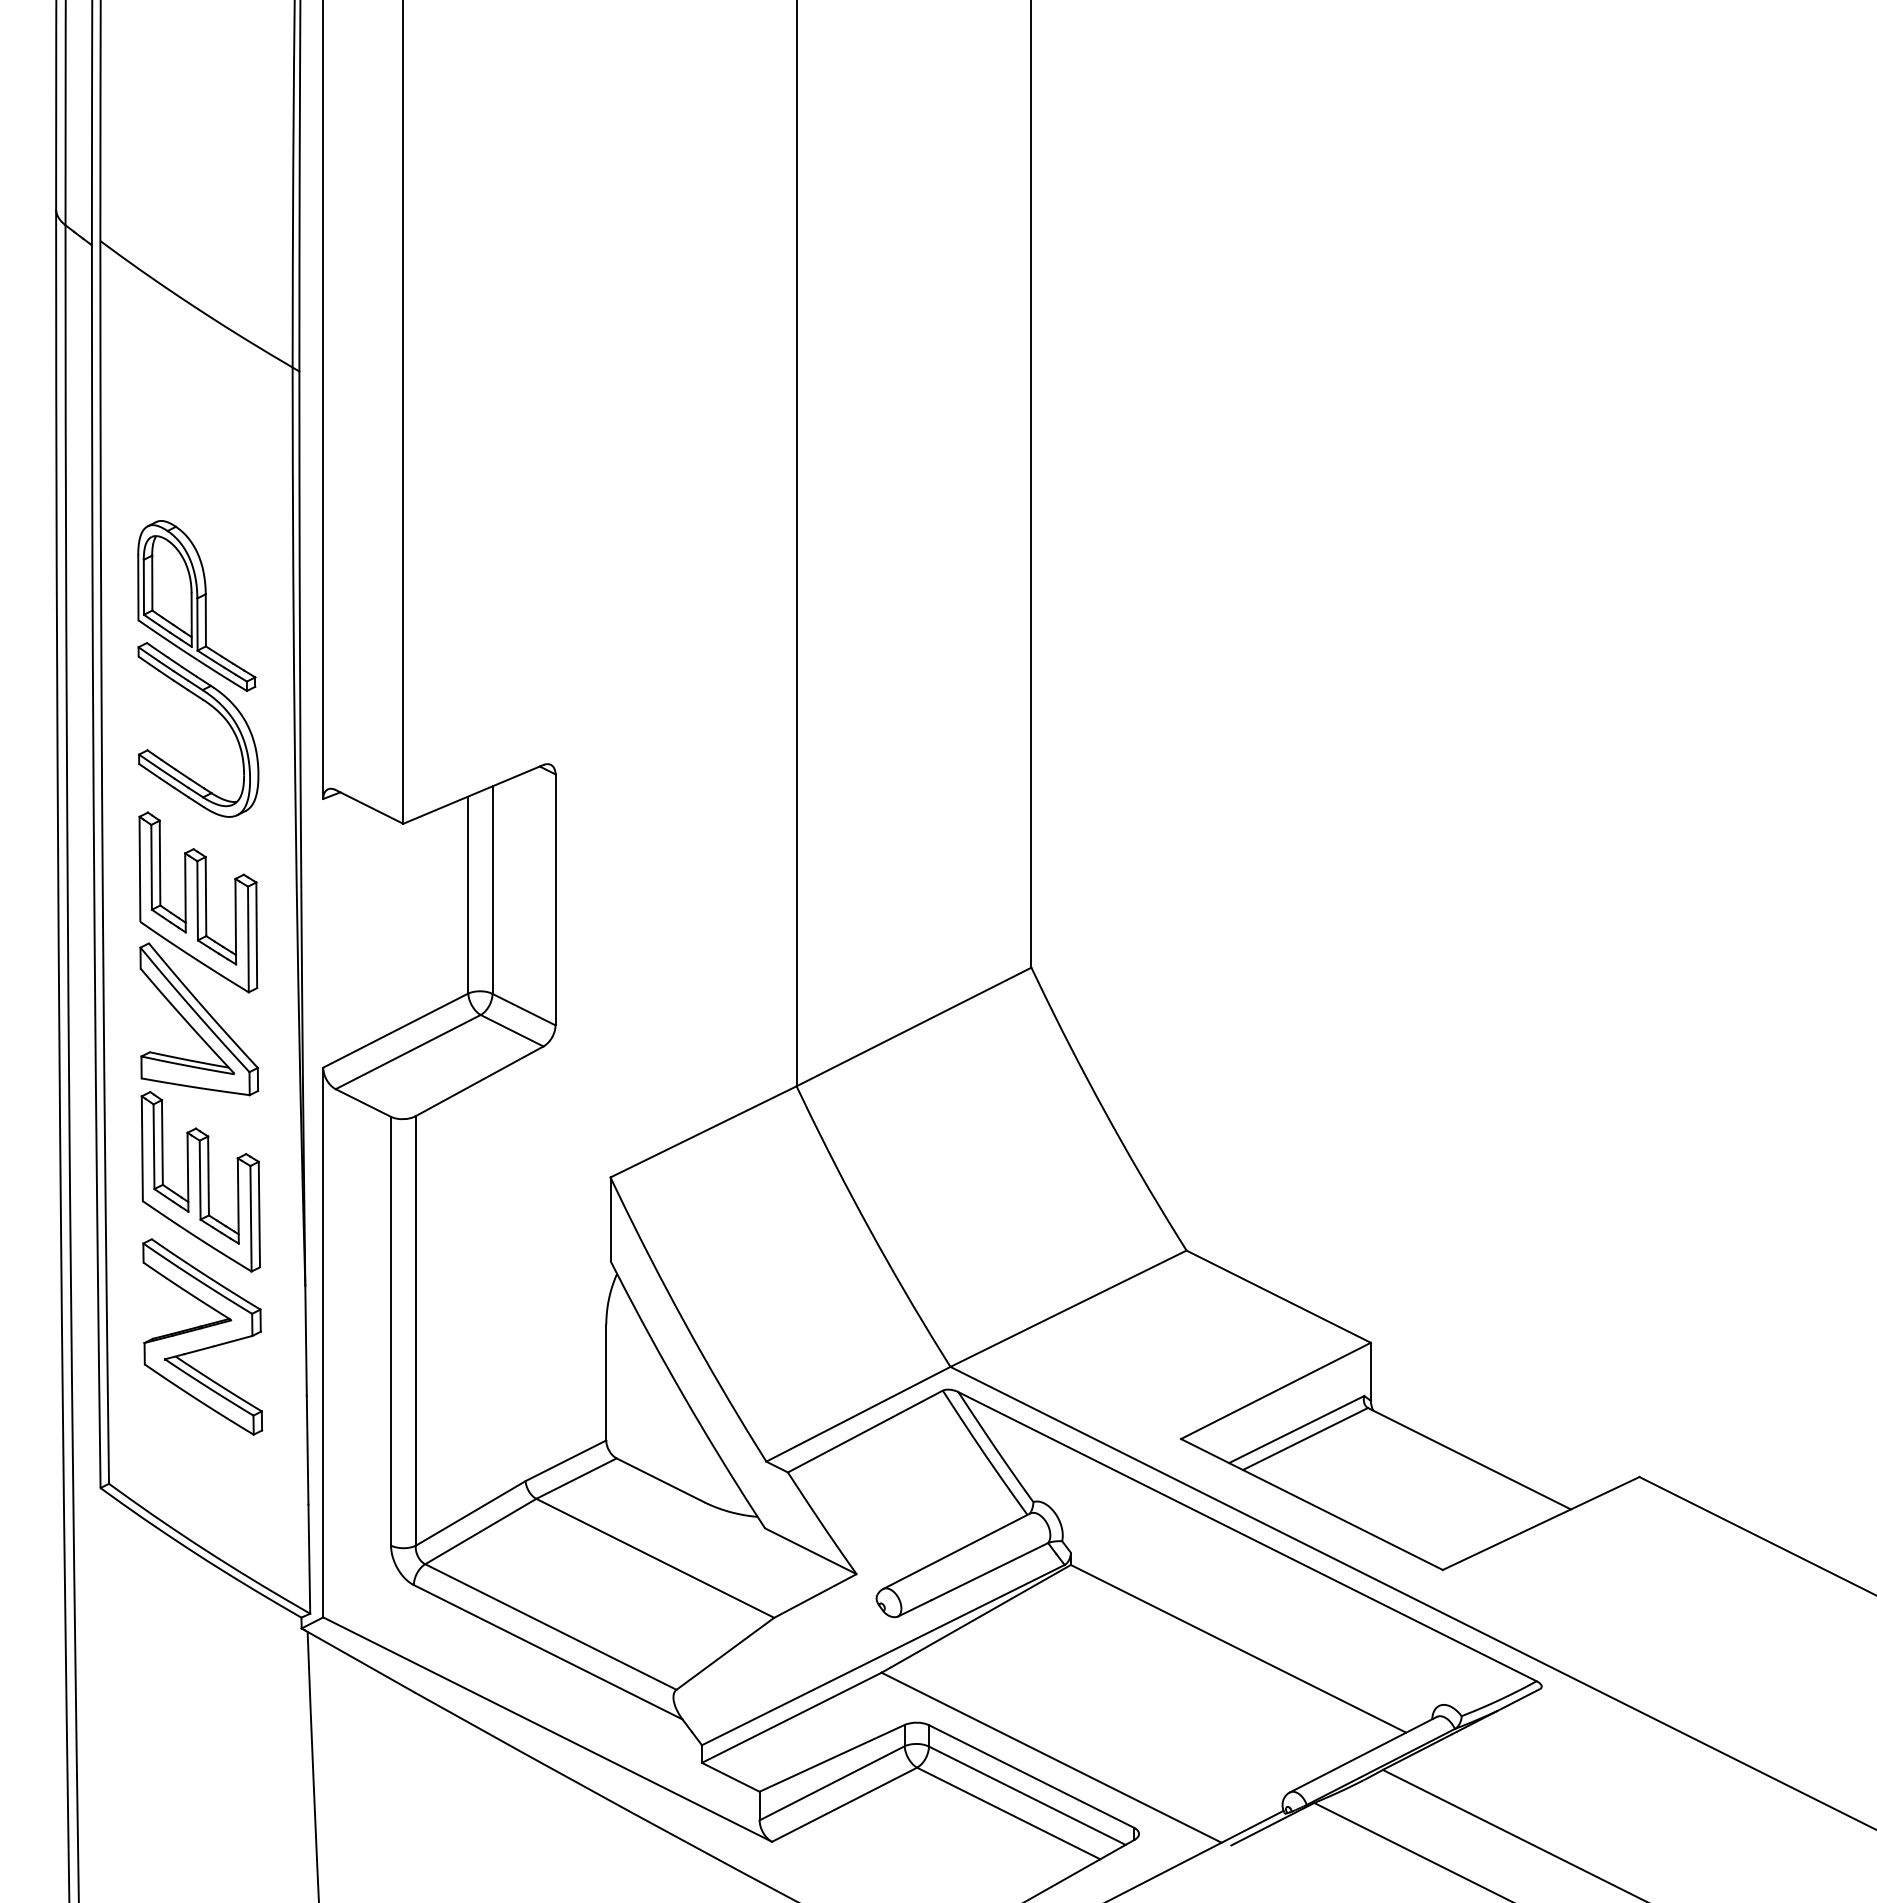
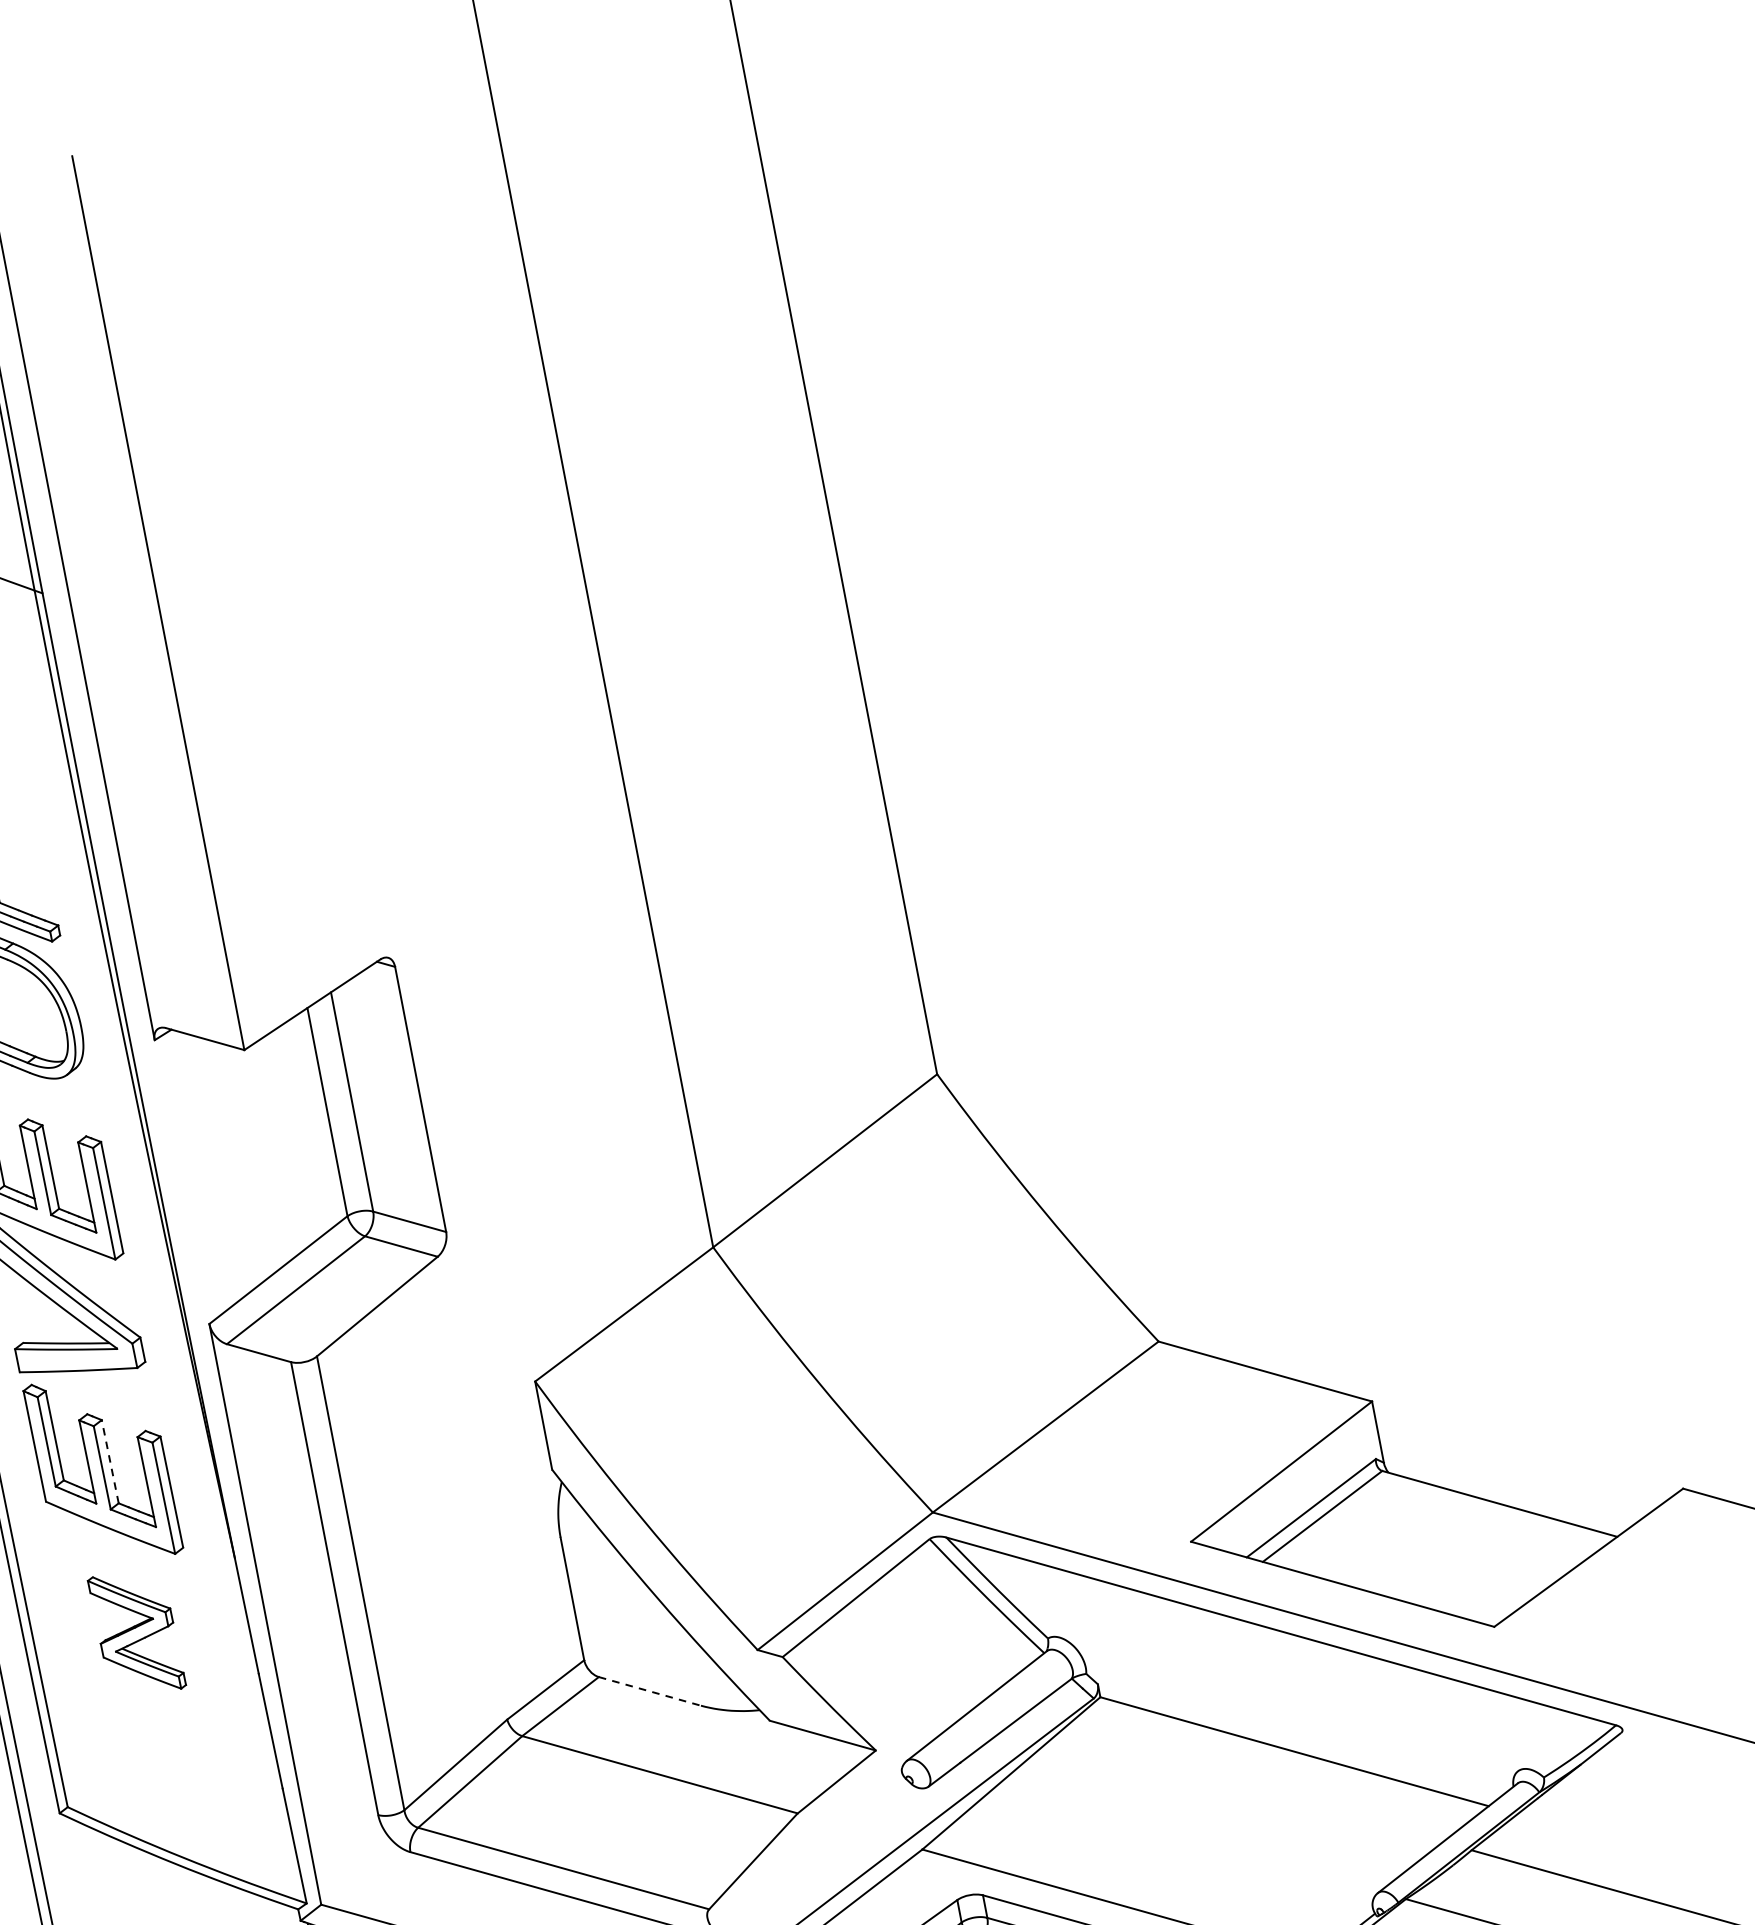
line: (208, 1175) -> (110, 1461), solid -> dashed
part: (202, 1336) -> (136, 1632), size x0.6
line: (661, 1480) -> (650, 1691), solid -> dashed

